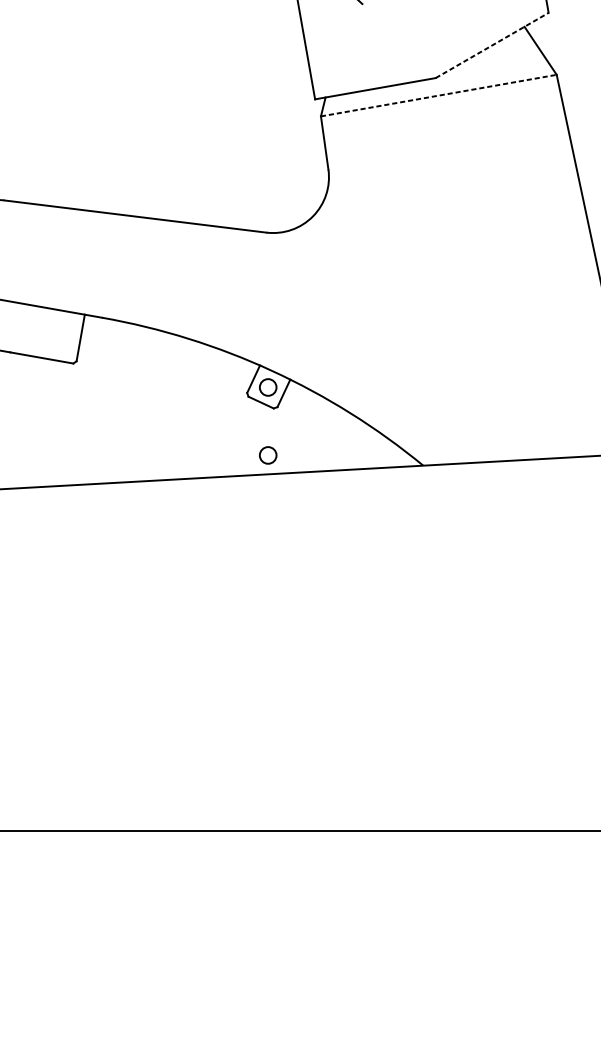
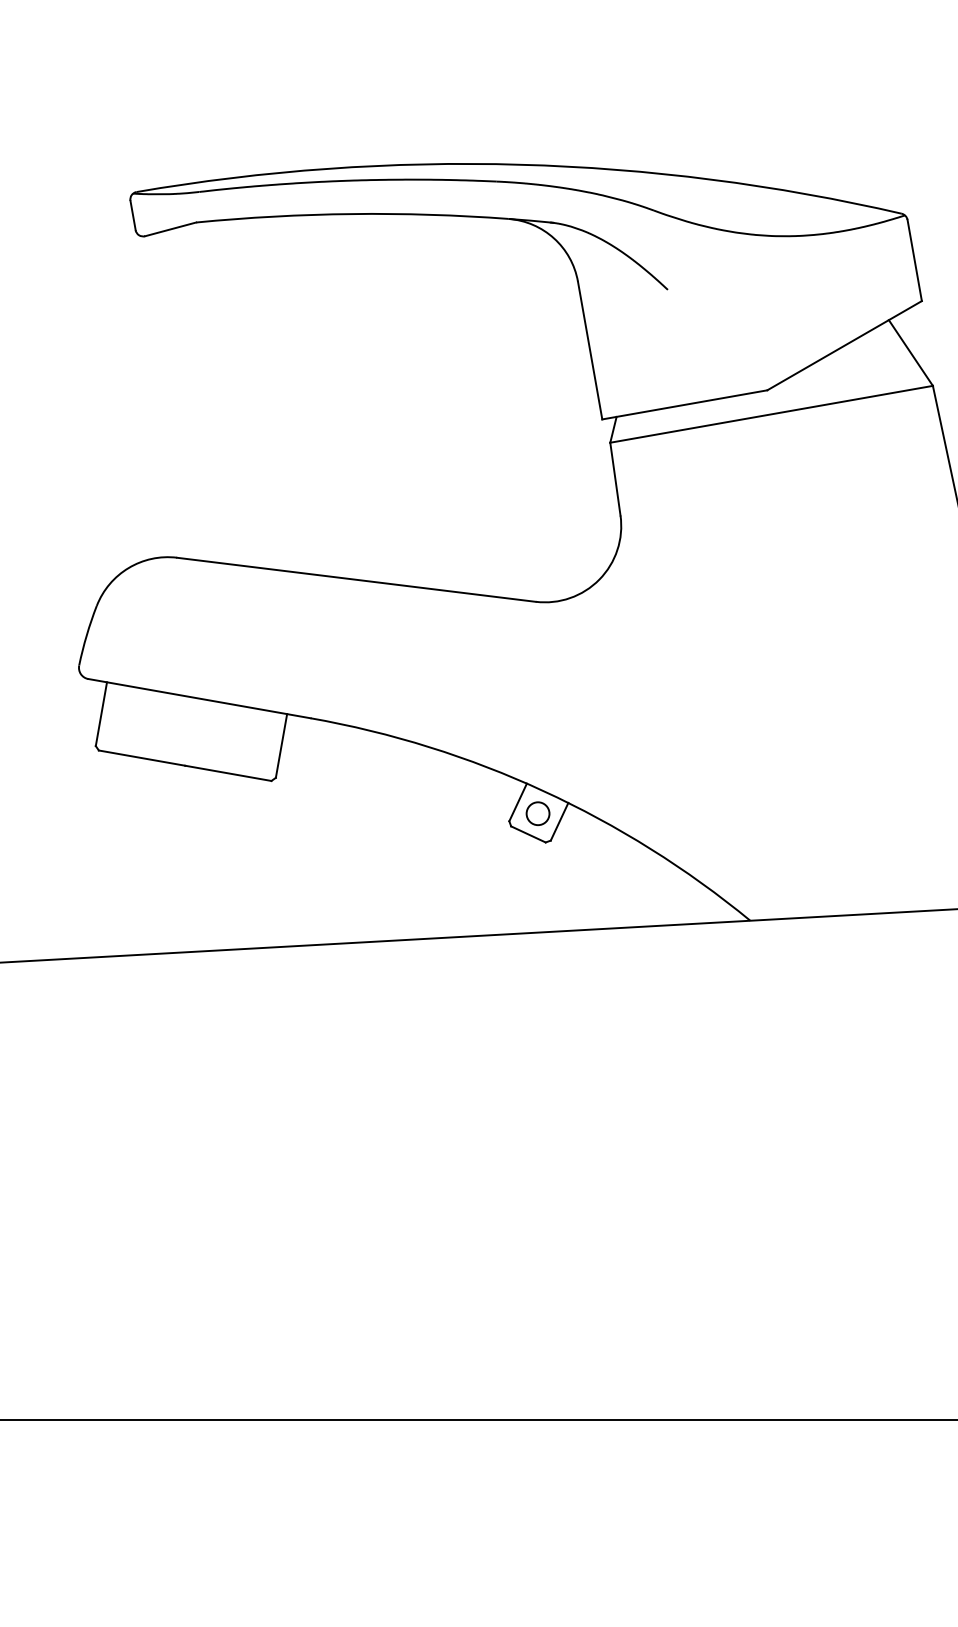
line: (492, 45) -> (845, 345), dashed -> solid
line: (438, 95) -> (771, 414), dashed -> solid
circle: (267, 455) -> (537, 906), removed

